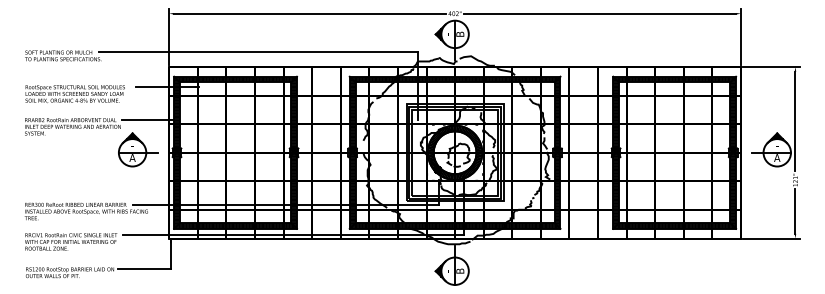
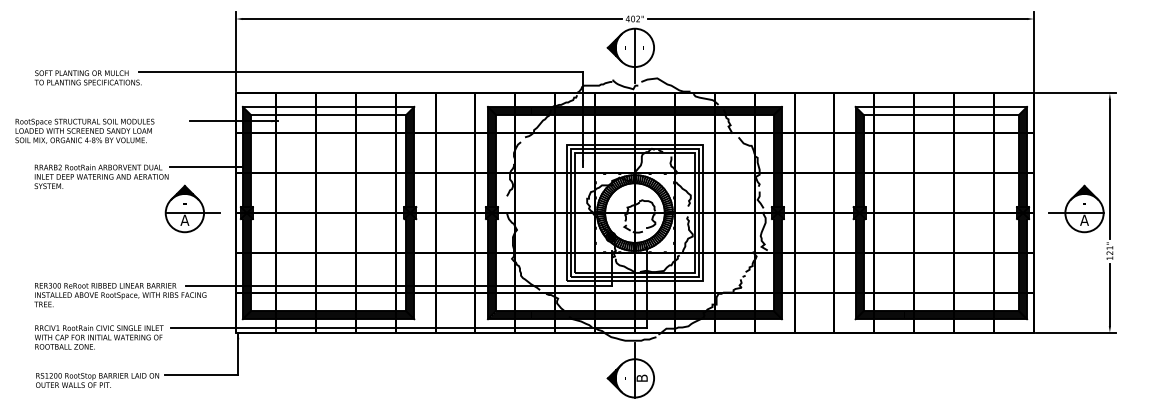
text: (459, 34) -> (641, 47), B -> -
hatch: (234, 79) -> (327, 110), removed
hatch: (674, 79) -> (941, 110), removed
text: (74, 93) -> (84, 130), moved

